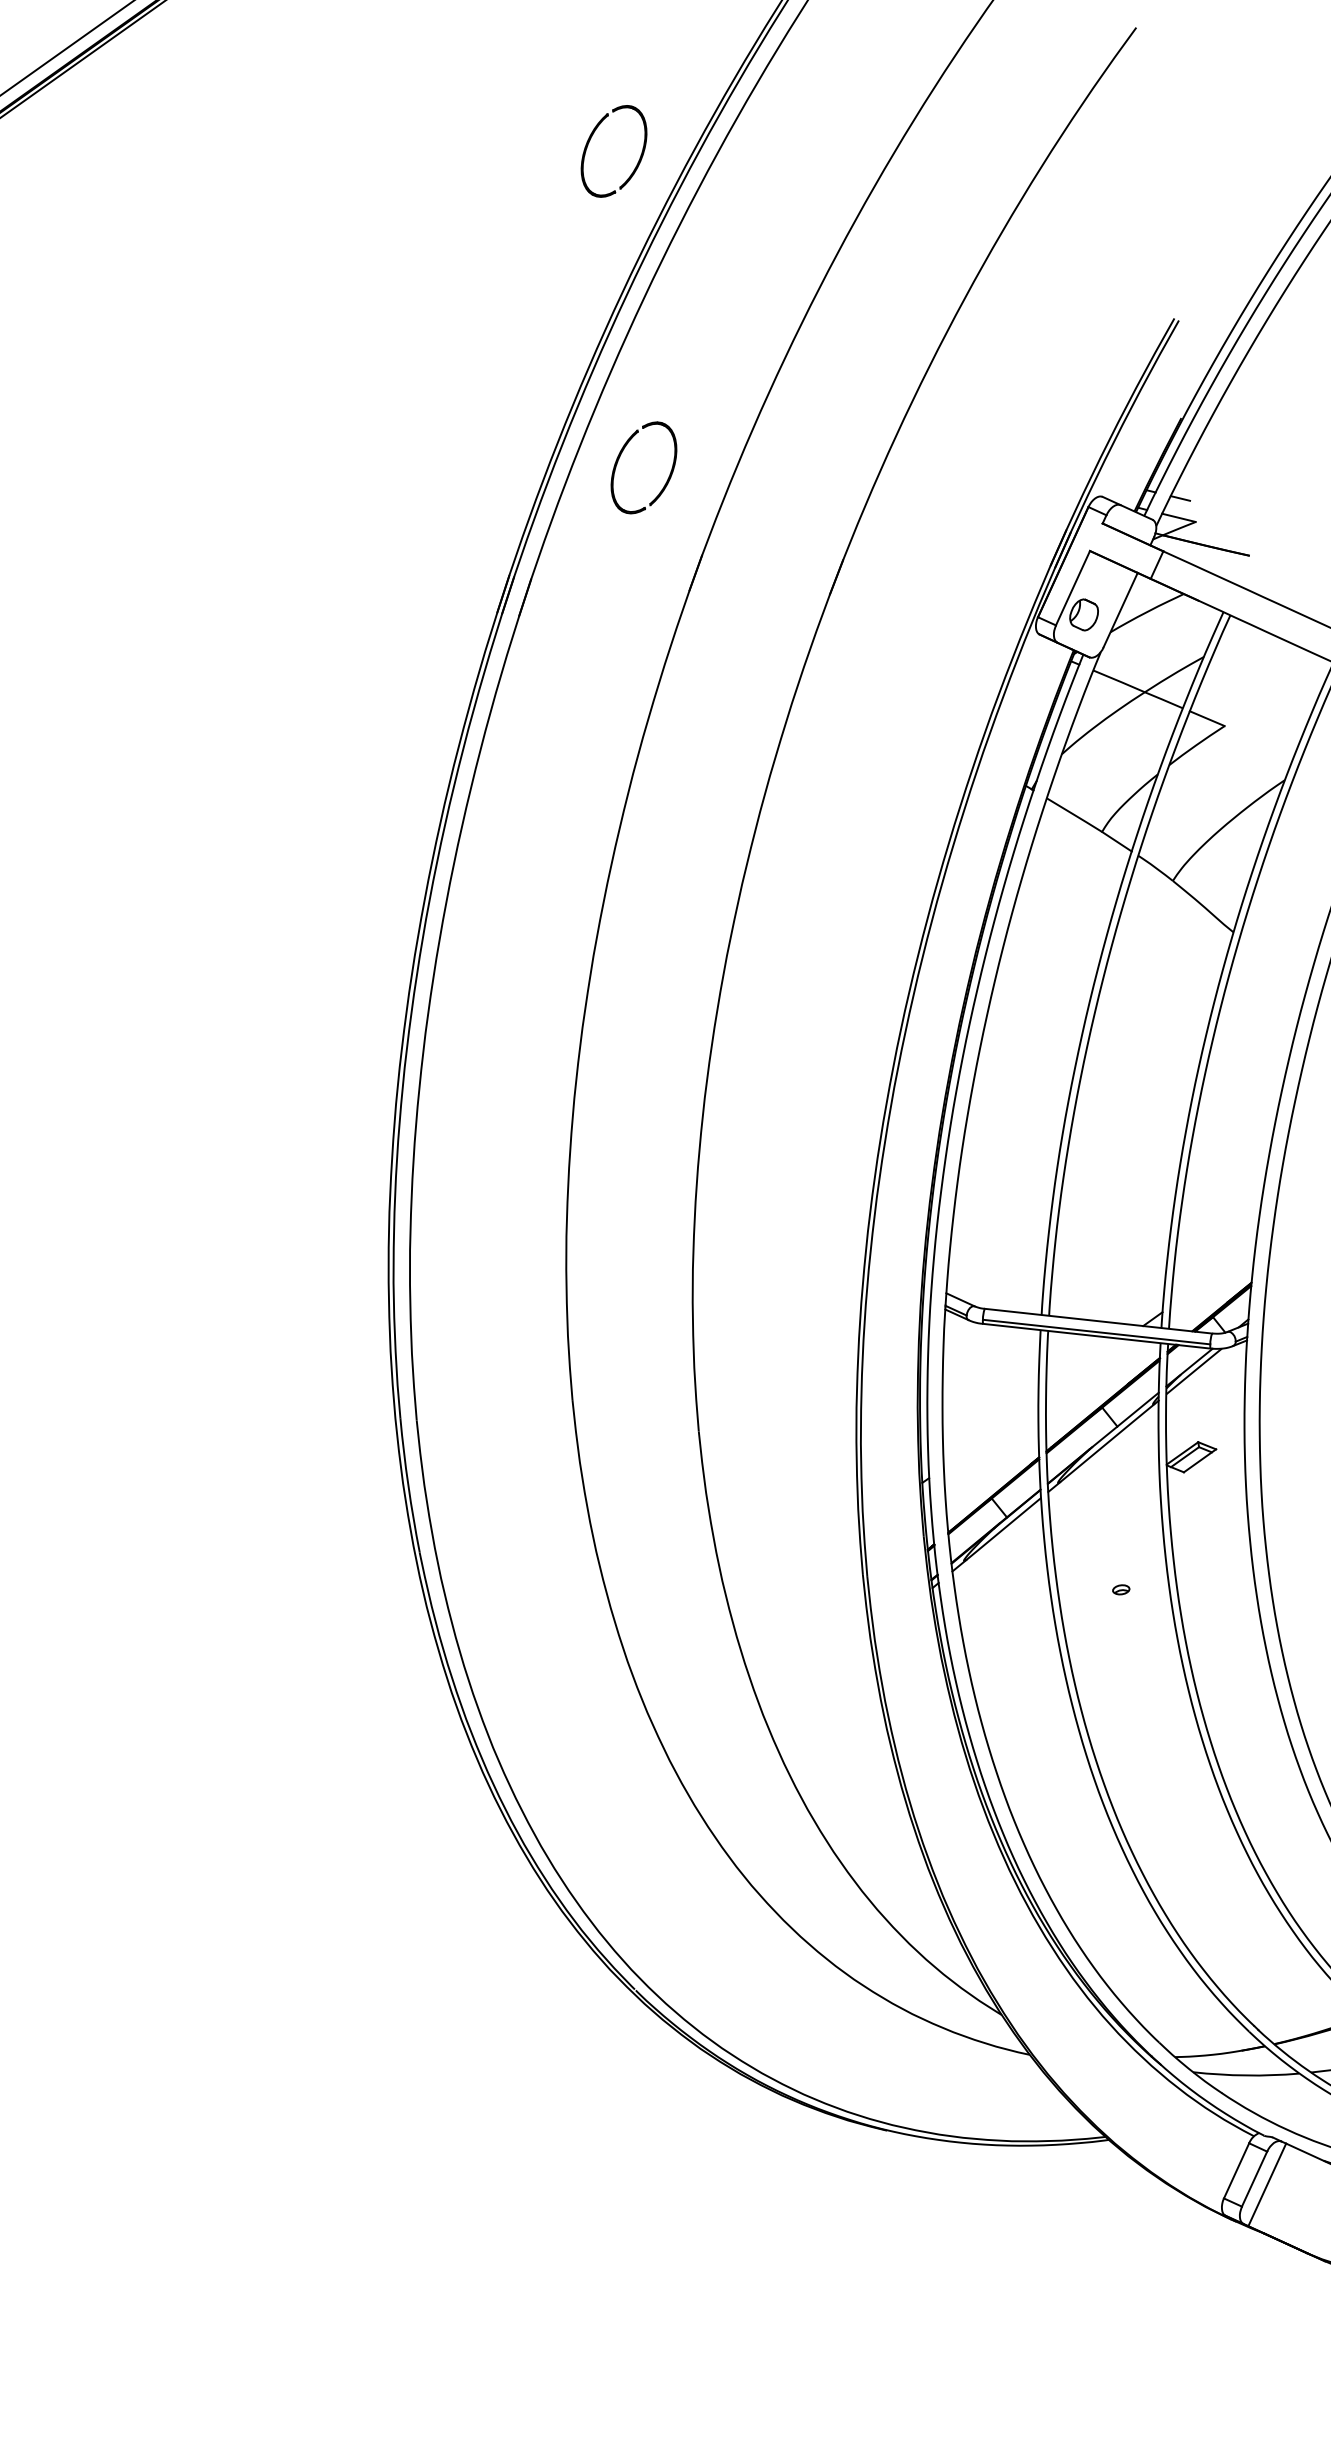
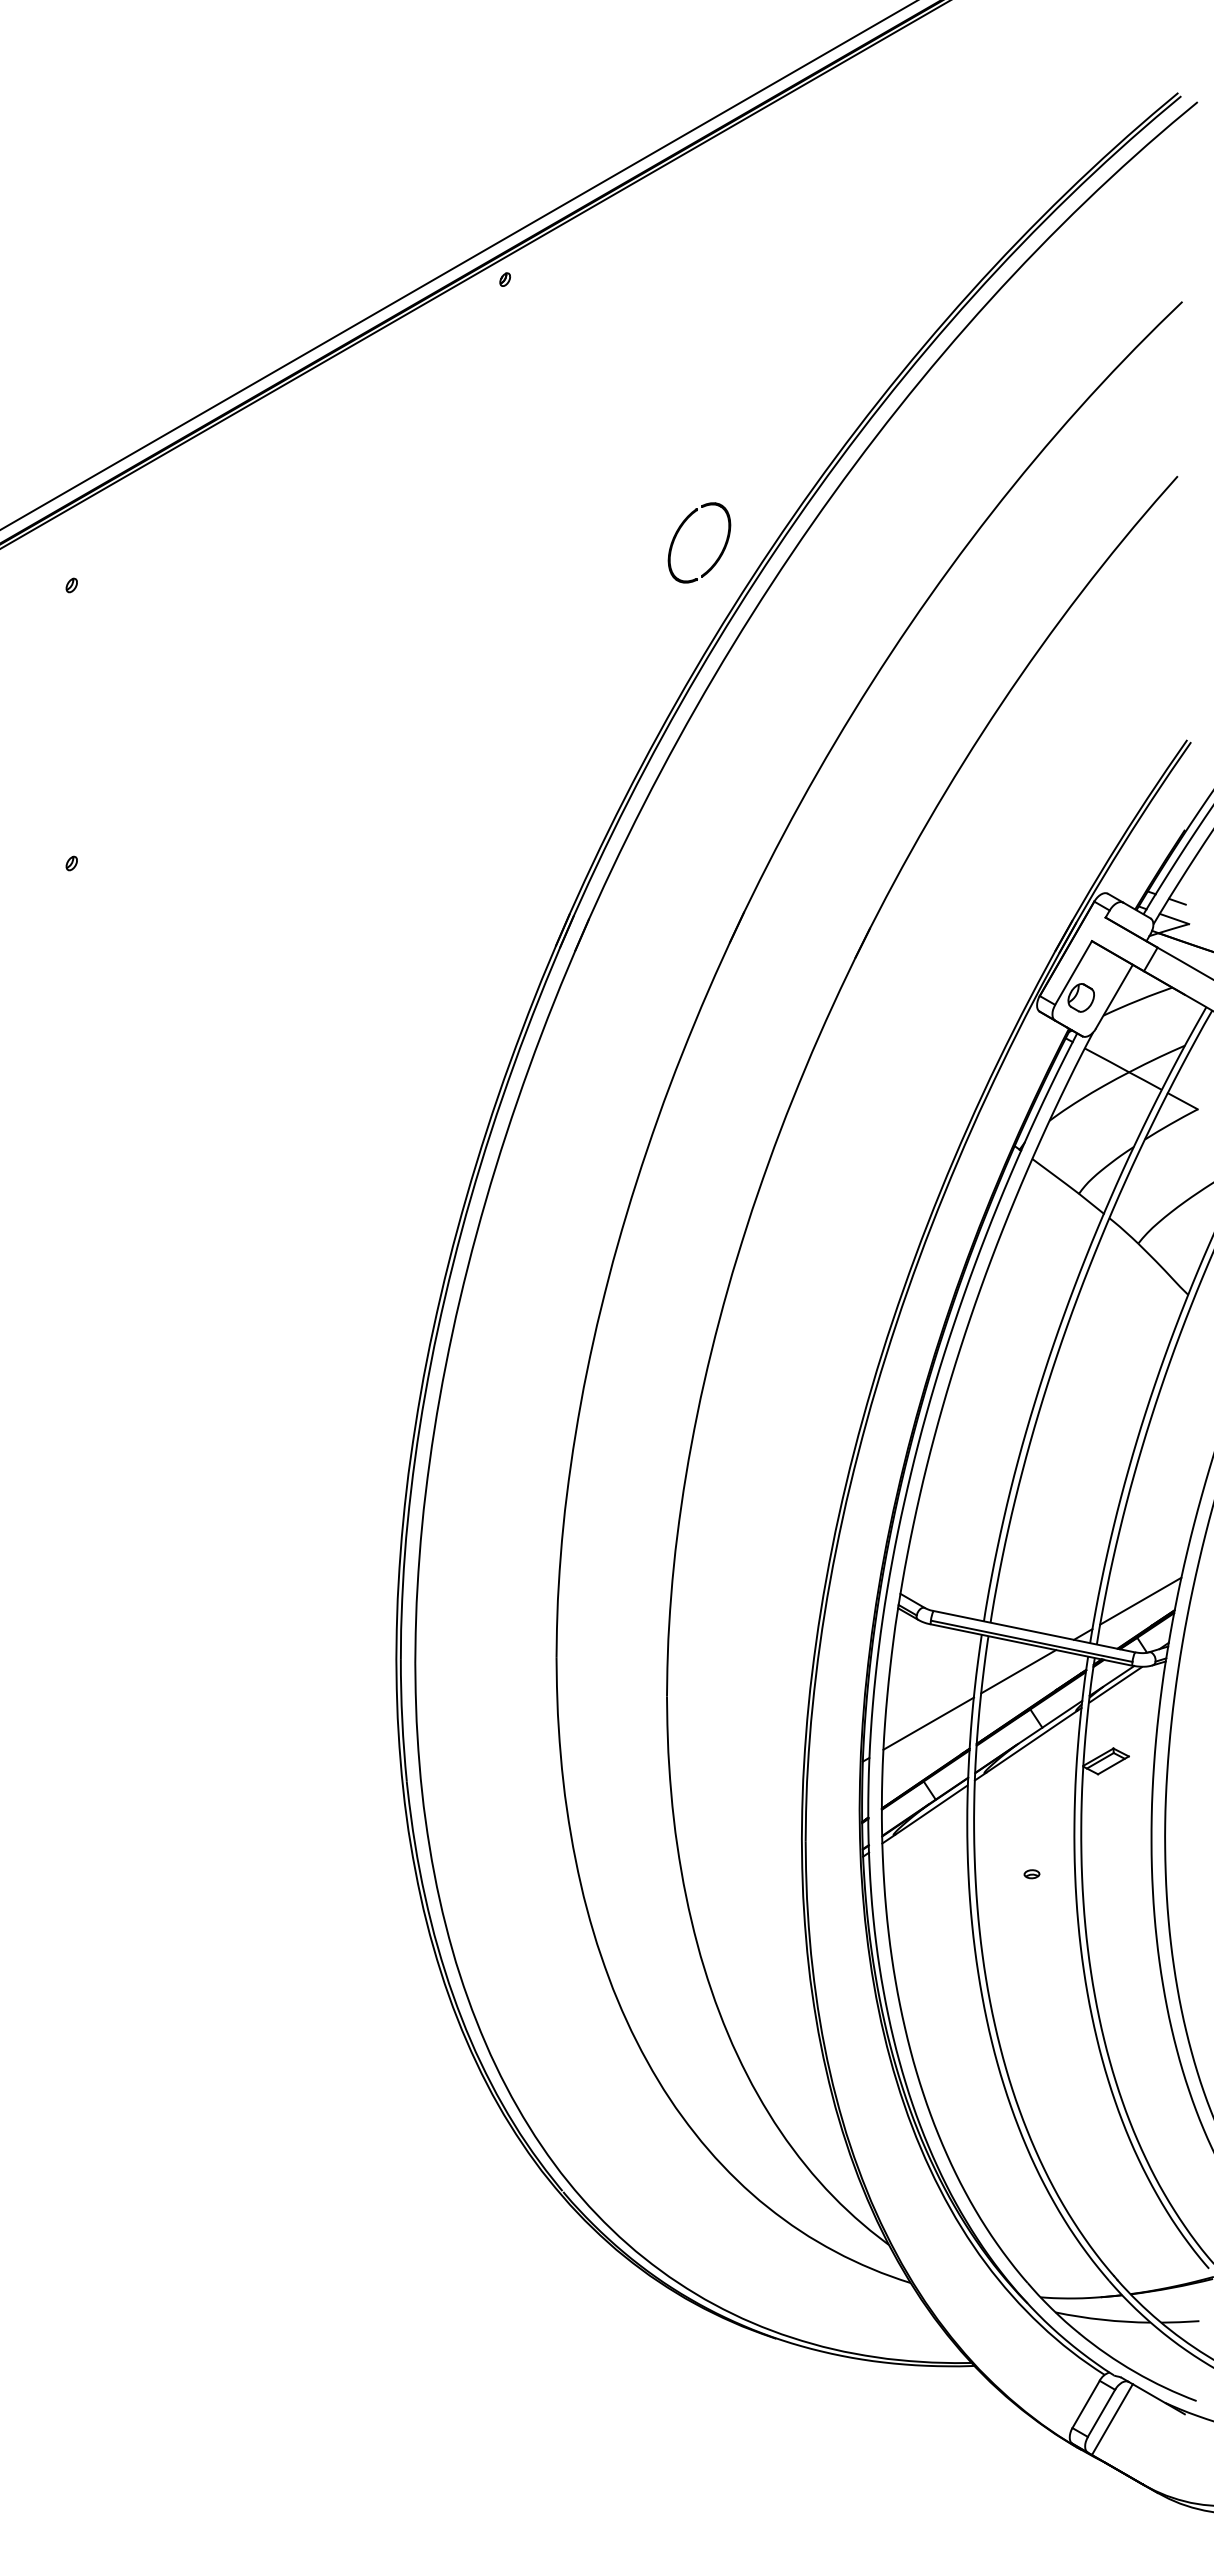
part: (620, 457) -> (679, 817), removed
line: (1212, 1275) -> (1140, 1600), added
line: (1085, 1366) -> (1018, 1671), added
line: (990, 1433) -> (928, 1723), added

